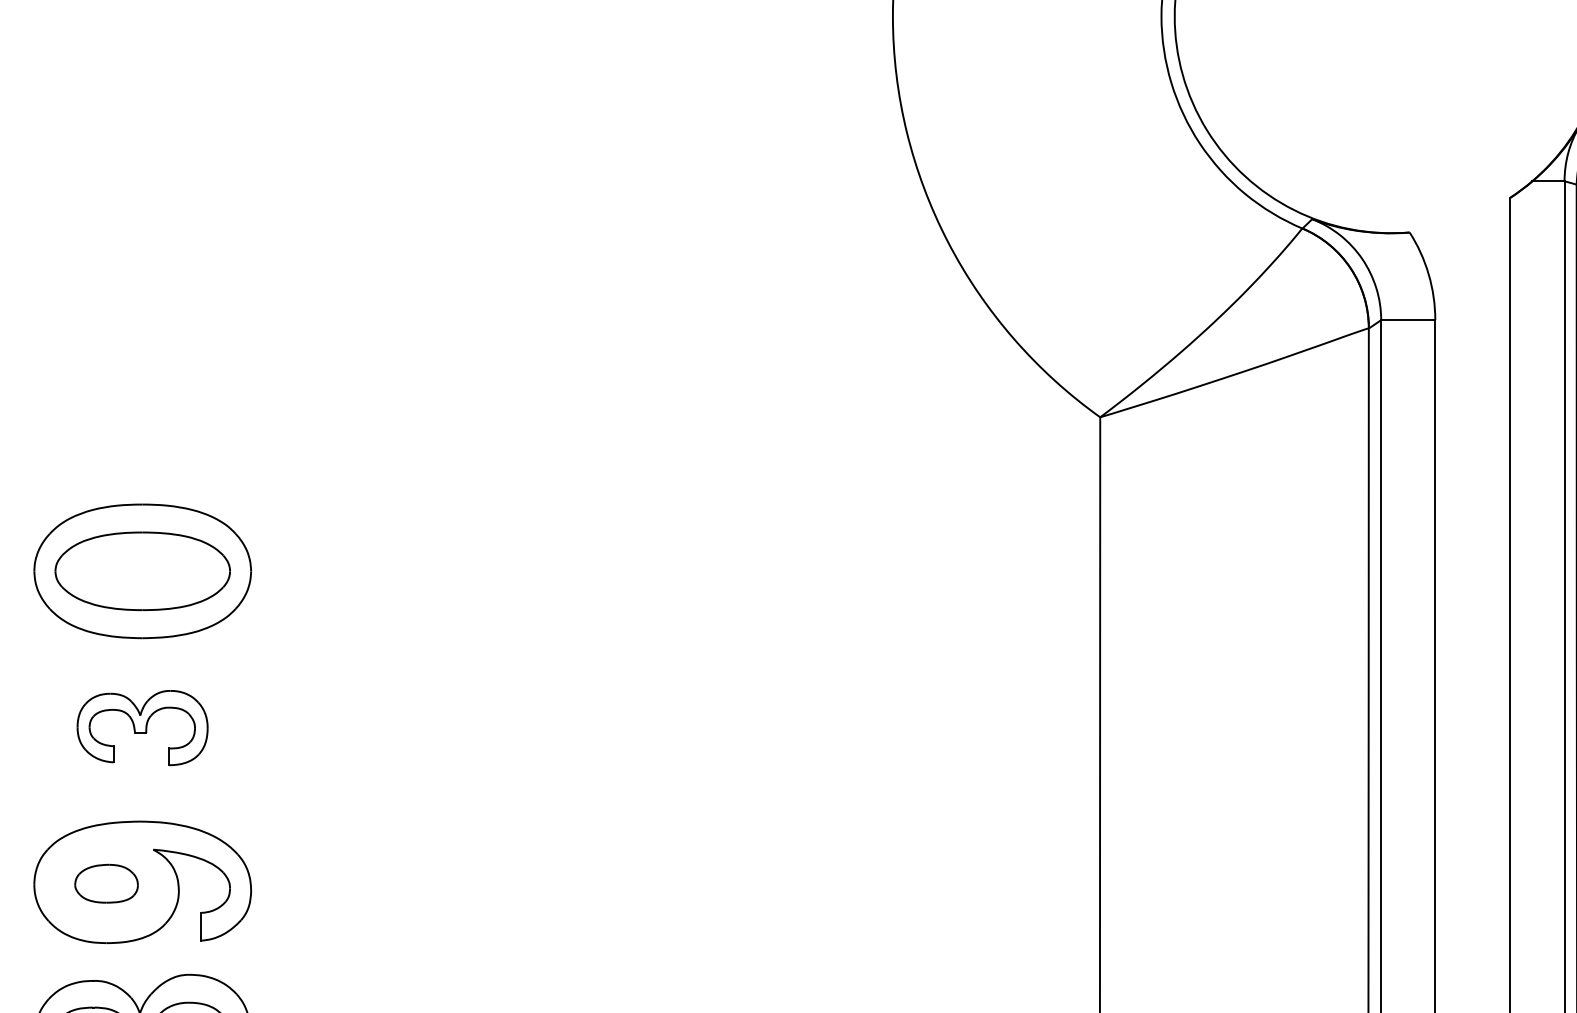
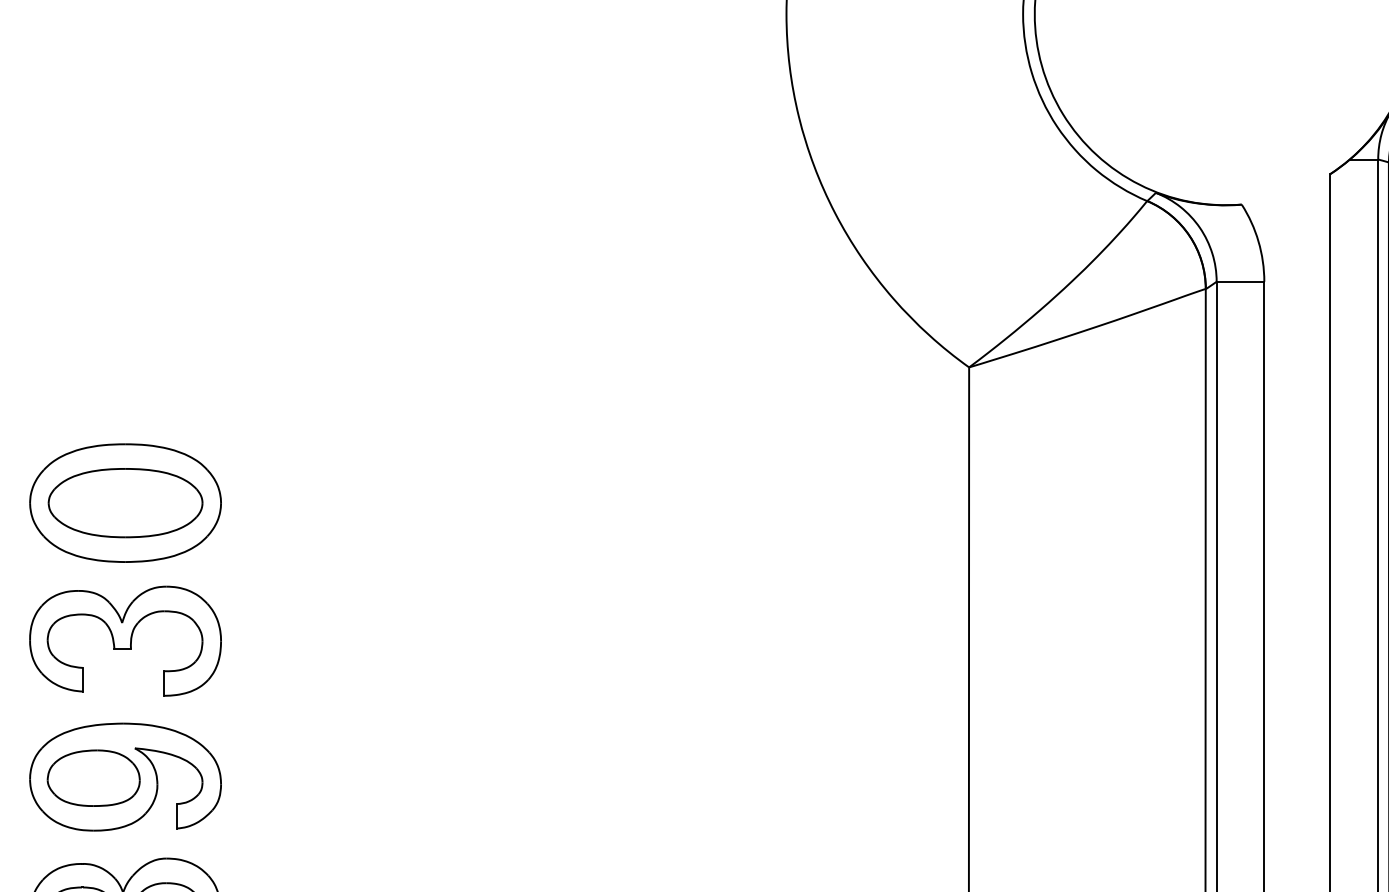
part: (142, 727) -> (125, 640), size x1.67
part: (106, 883) -> (93, 778), size x1.67

